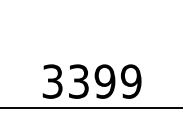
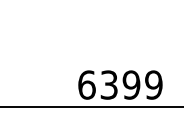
text: (52, 80) -> (86, 84), 3399 -> 6399

